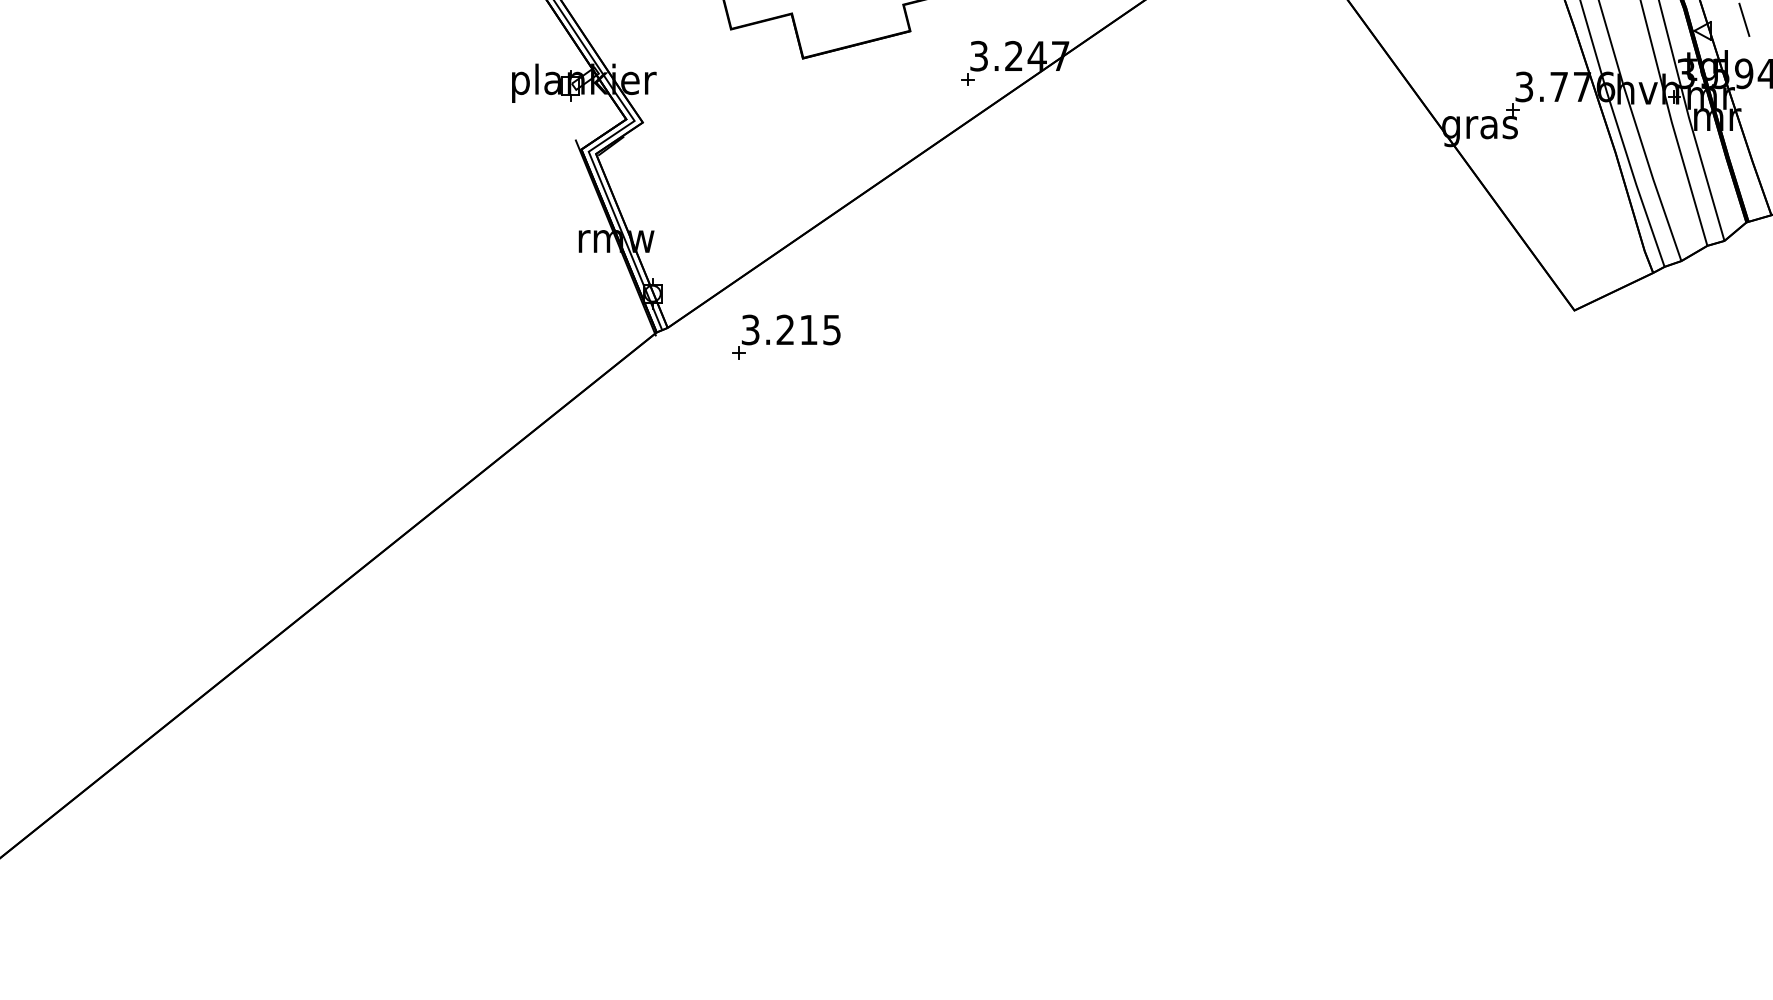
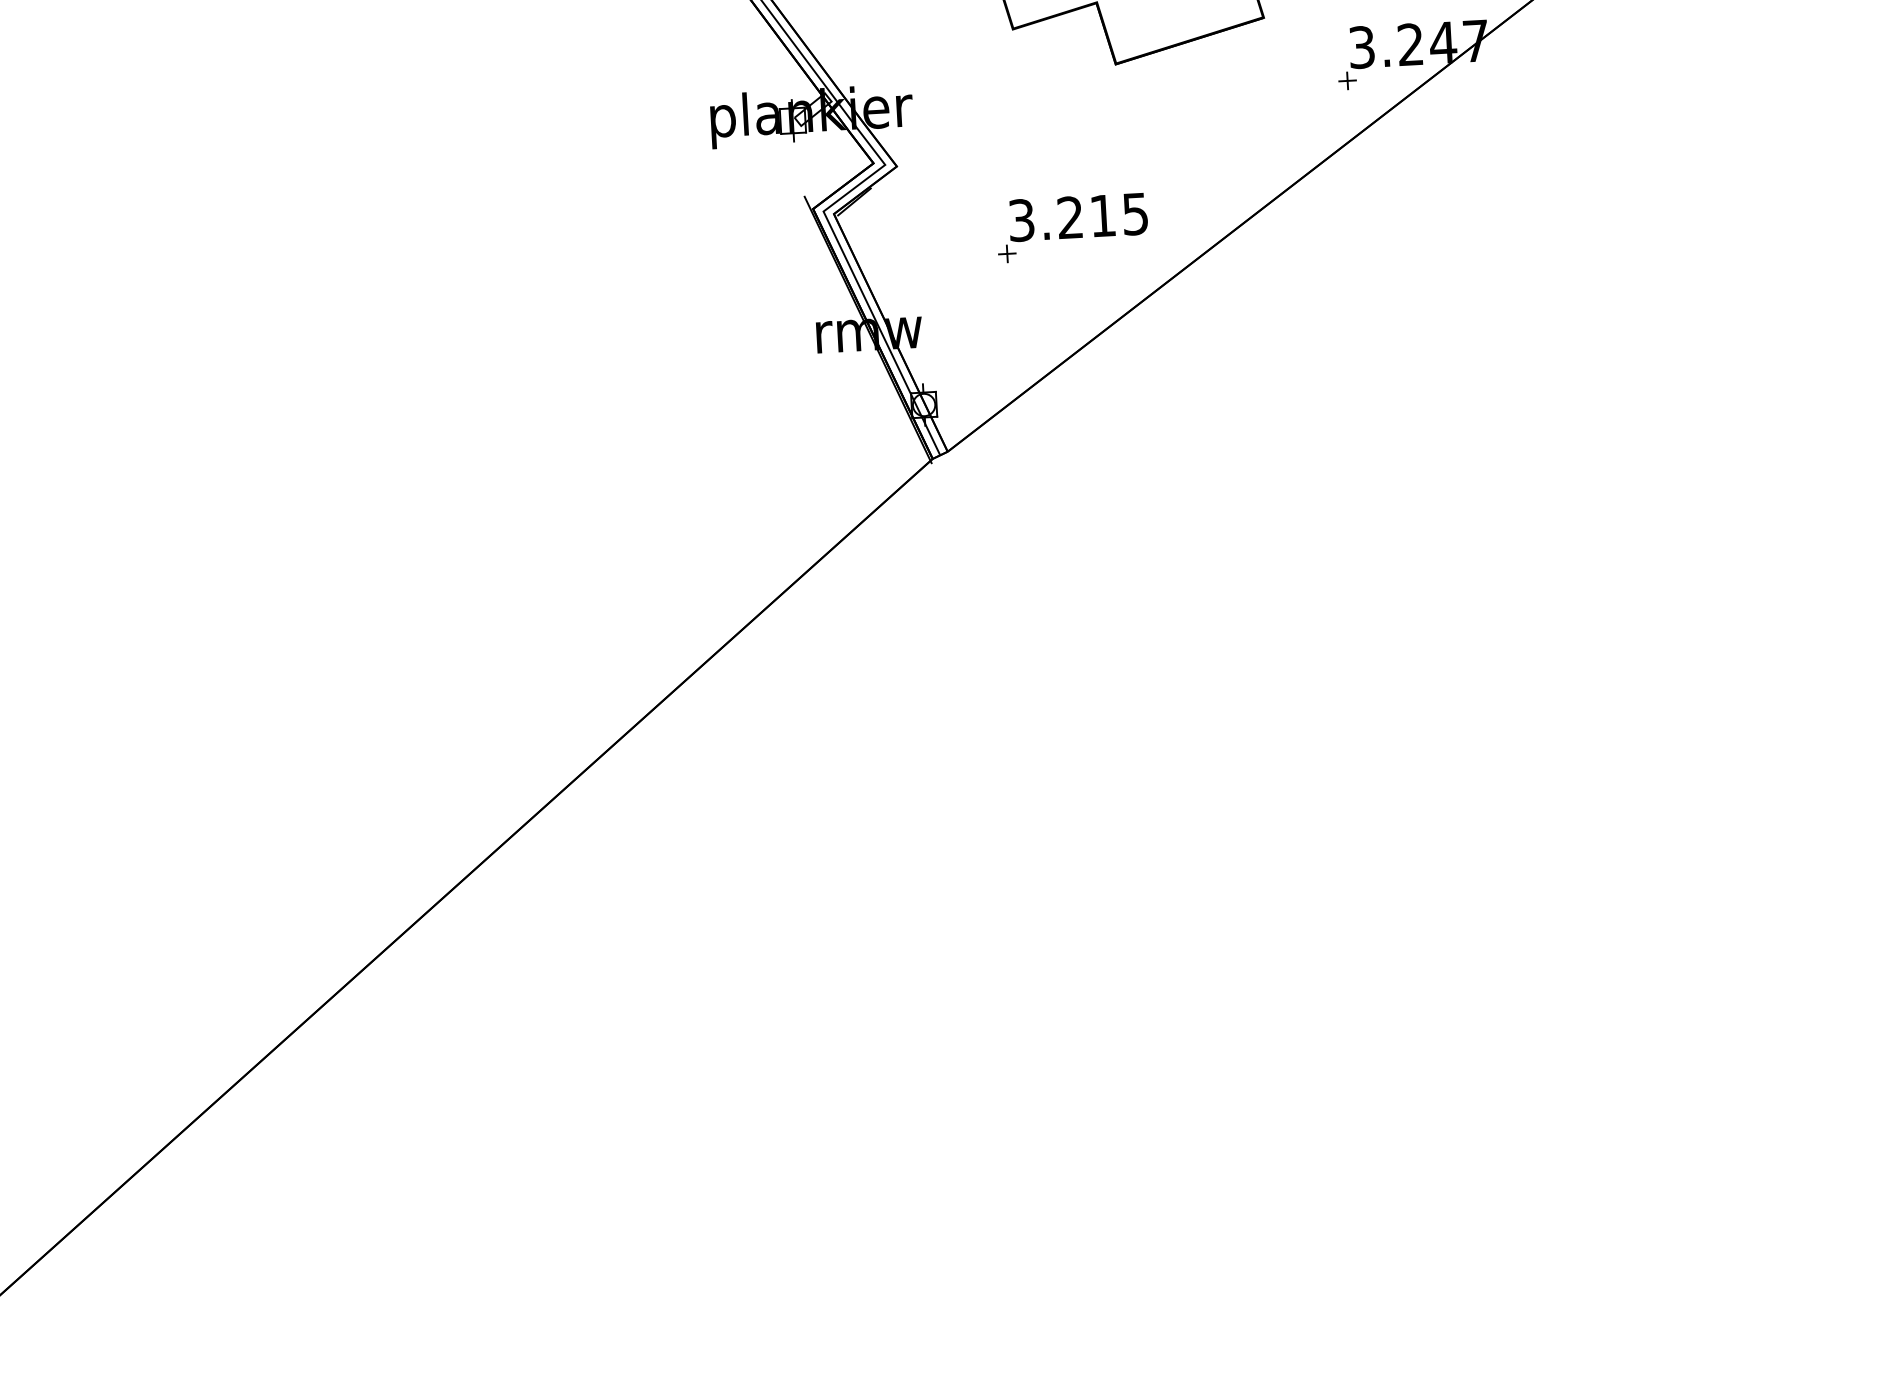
part: (786, 336) -> (1072, 226), moved

